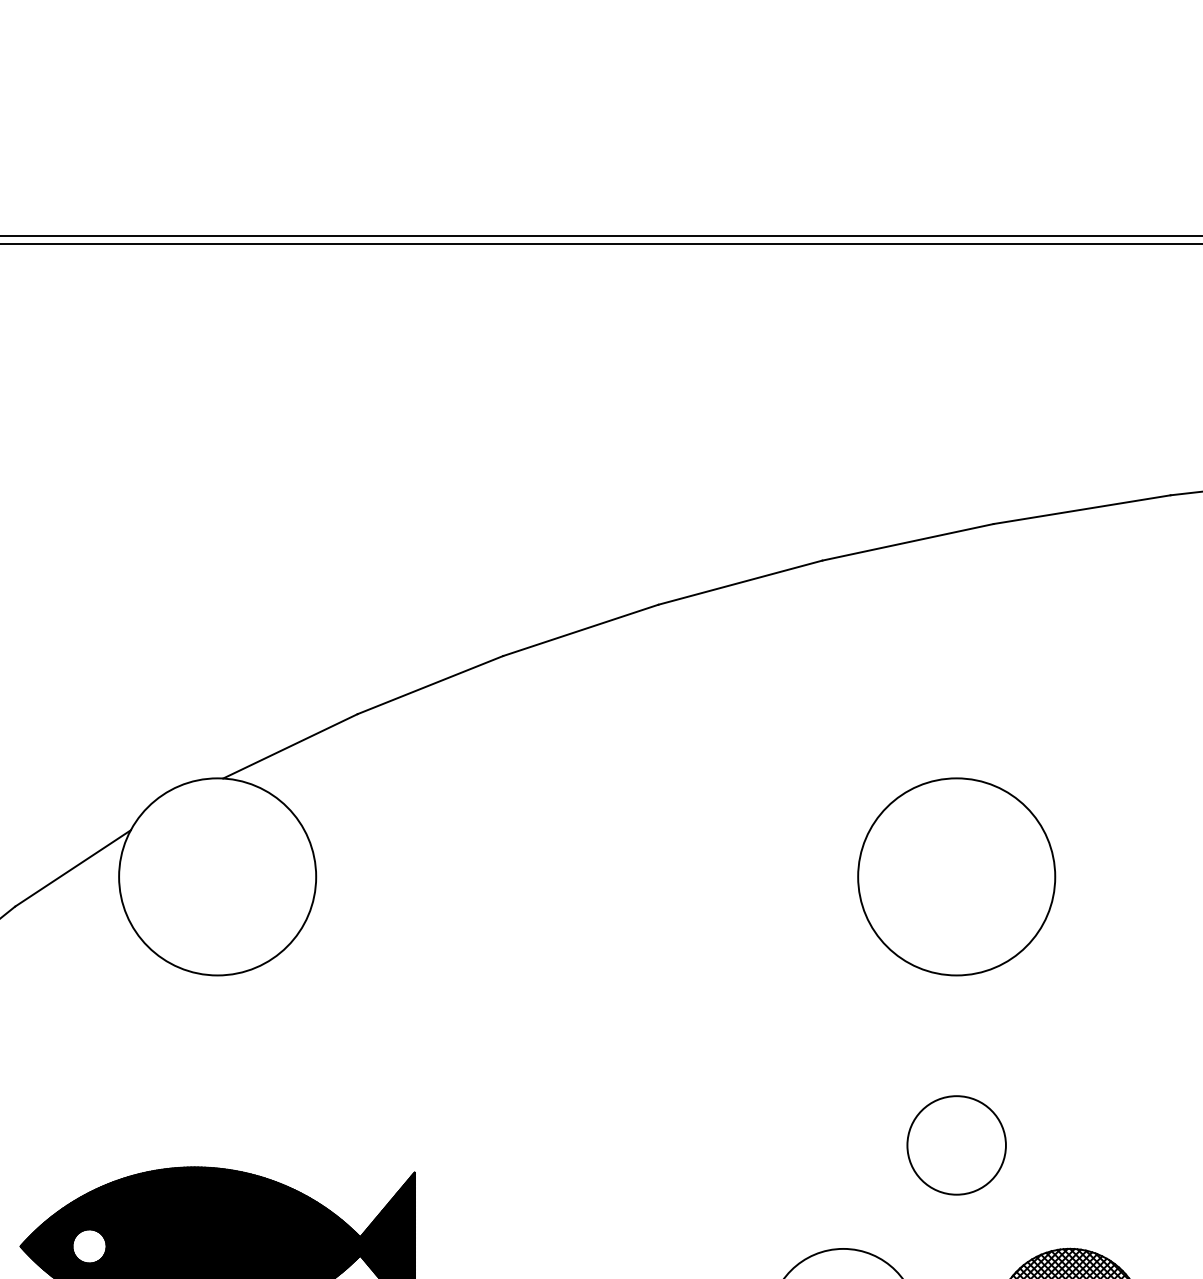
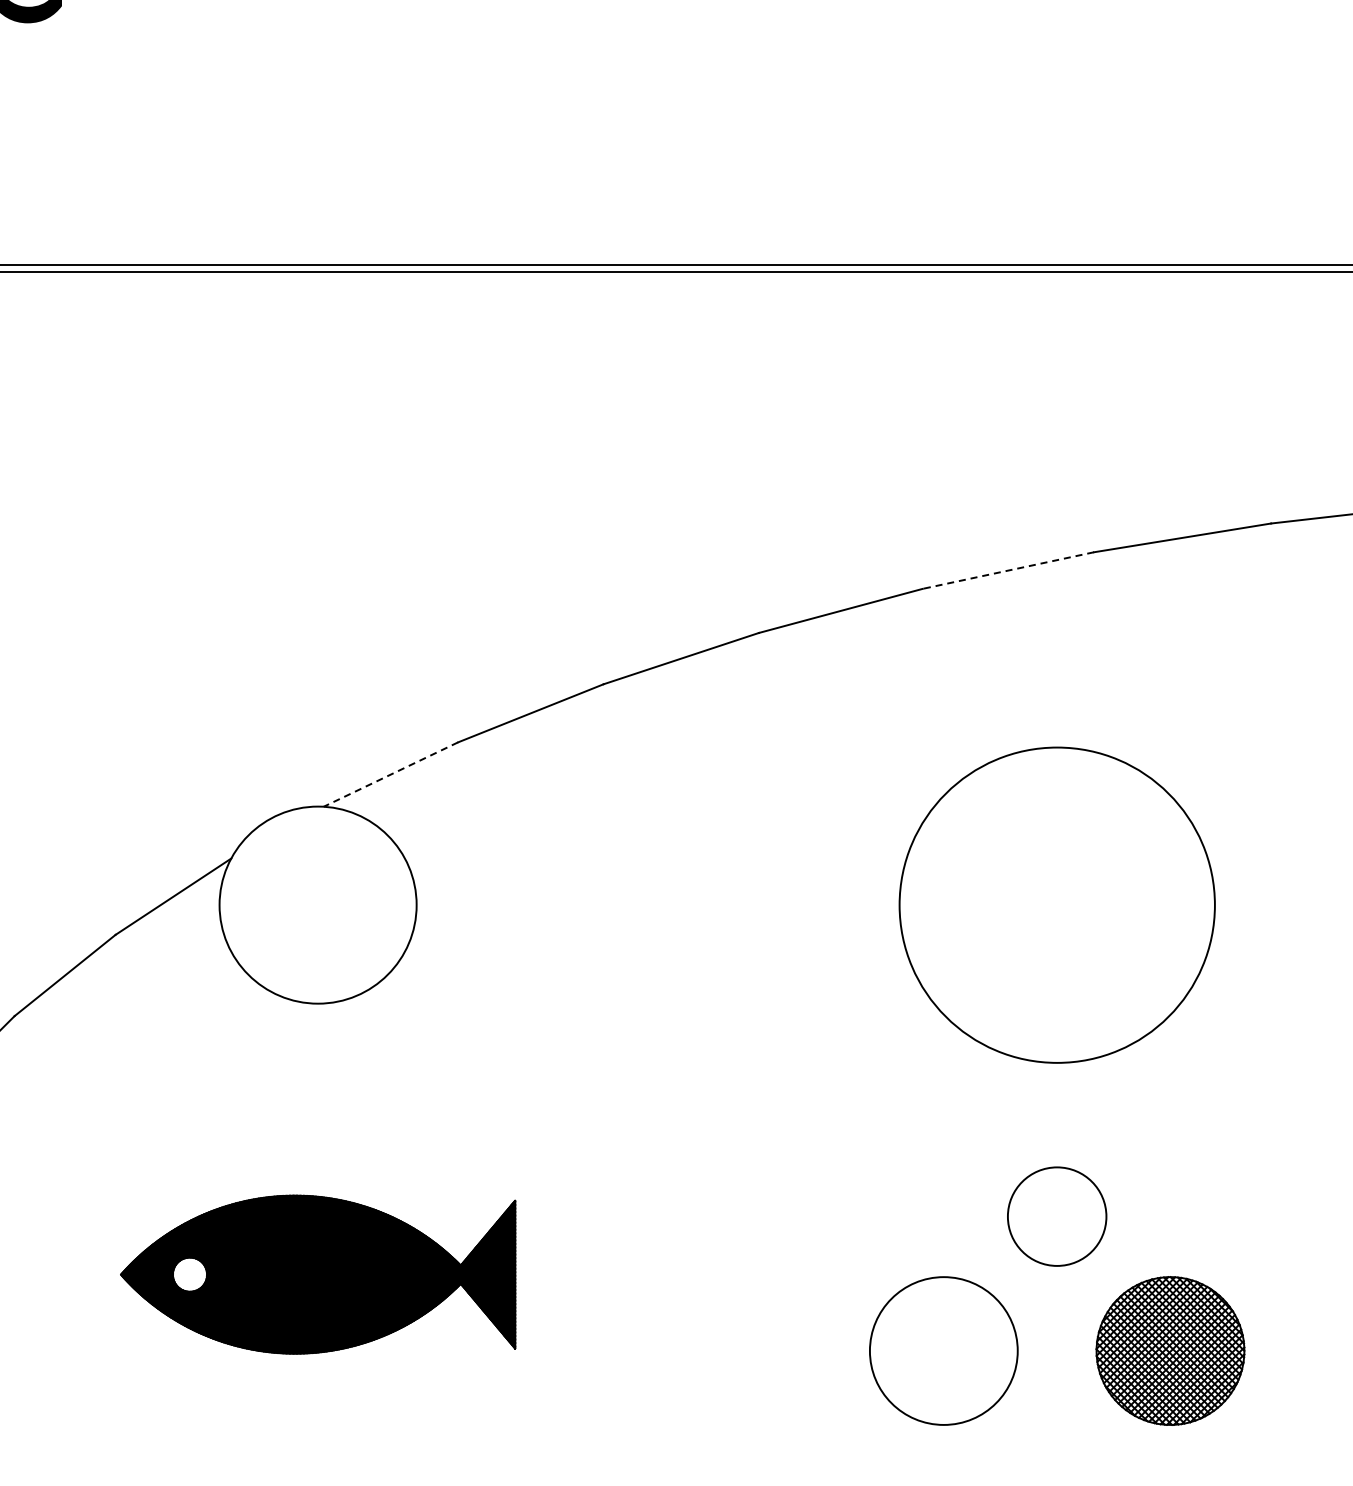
line: (908, 542) -> (1008, 570), solid -> dashed
line: (290, 746) -> (390, 774), solid -> dashed
circle: (956, 876) -> (1056, 904), size x1.6
circle: (957, 1145) -> (1057, 1216), moved

